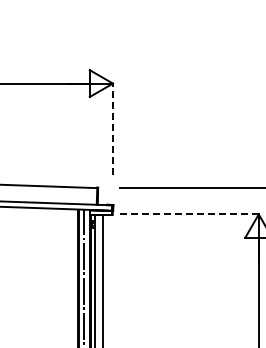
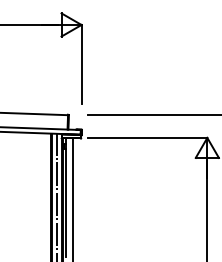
line: (113, 129) -> (82, 64), dashed -> solid
line: (189, 214) -> (147, 137), dashed -> solid

